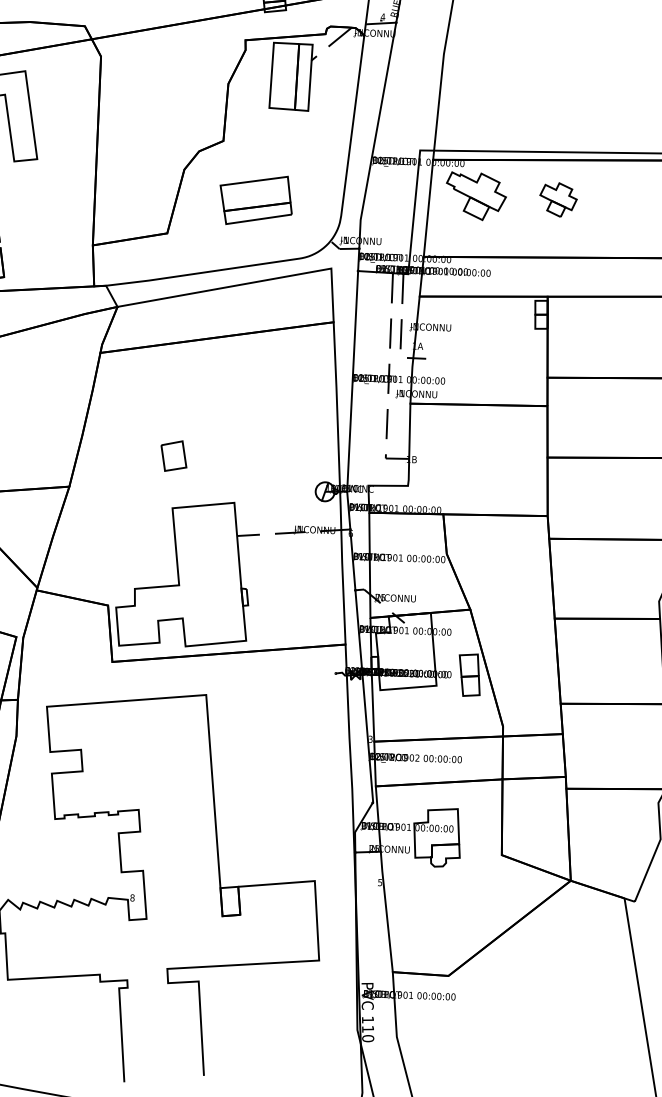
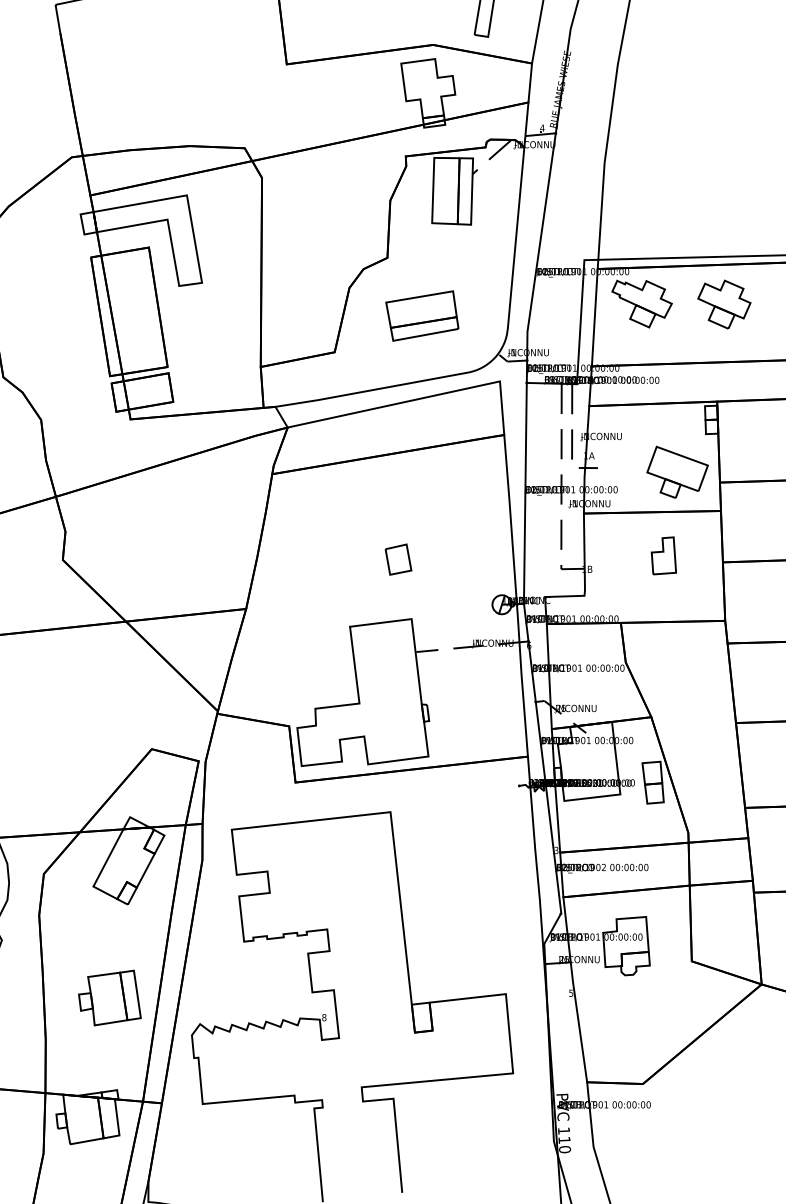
part: (558, 199) -> (724, 304), size x1.43
part: (505, 365) -> (677, 471), added
part: (488, 448) -> (663, 555), added
part: (173, 456) -> (398, 559), moved

